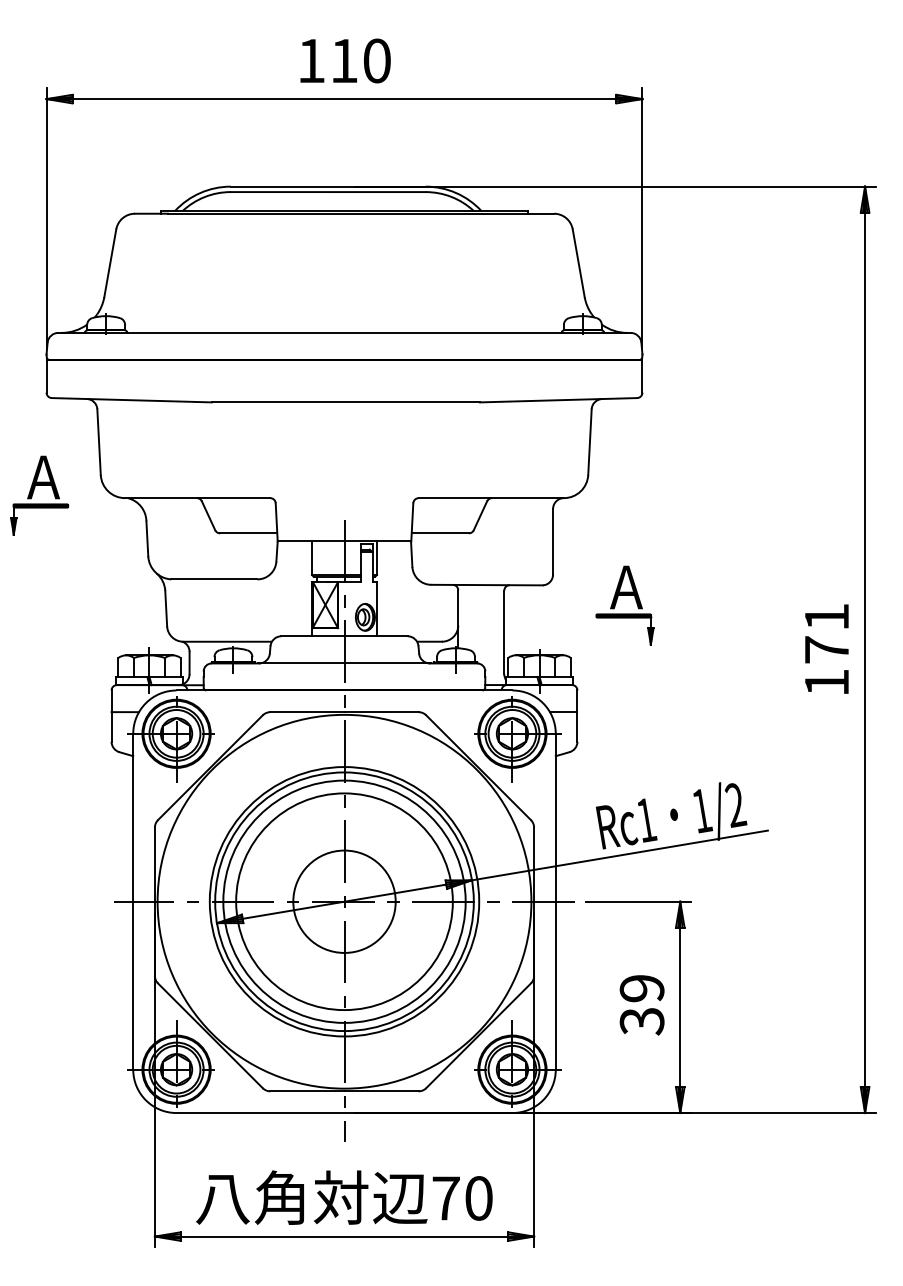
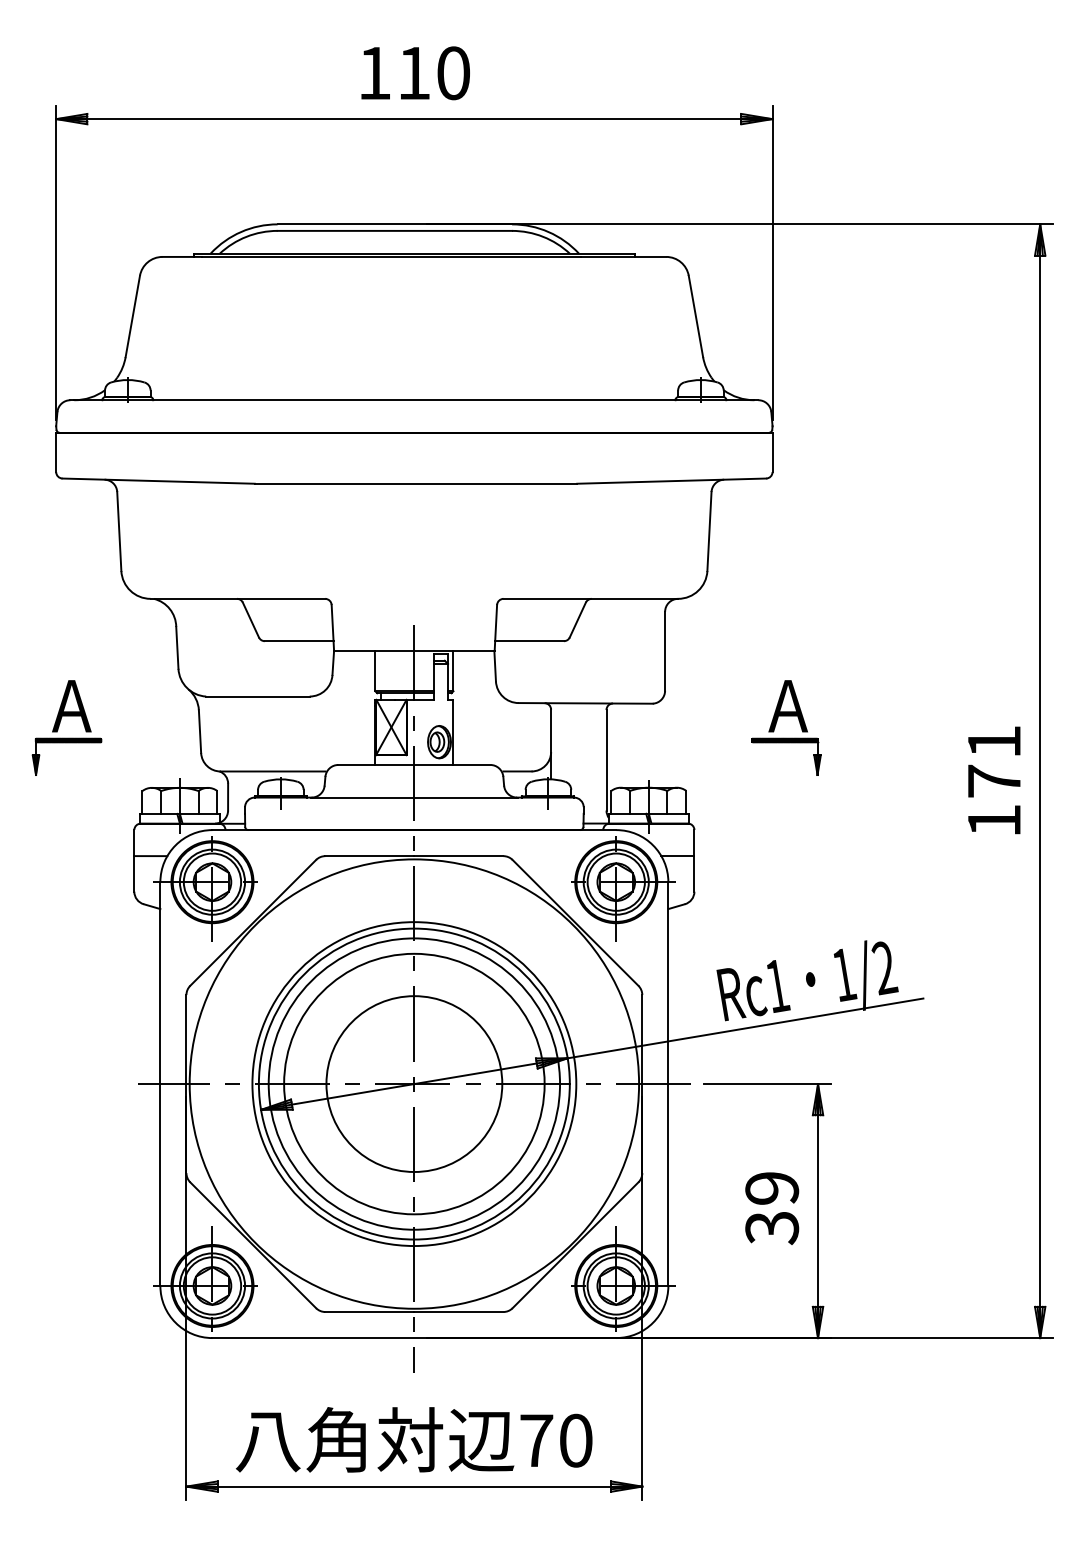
part: (33, 494) -> (59, 726), moved
part: (624, 613) -> (785, 737), moved
circle: (344, 901) -> (414, 1083), size x1.43

